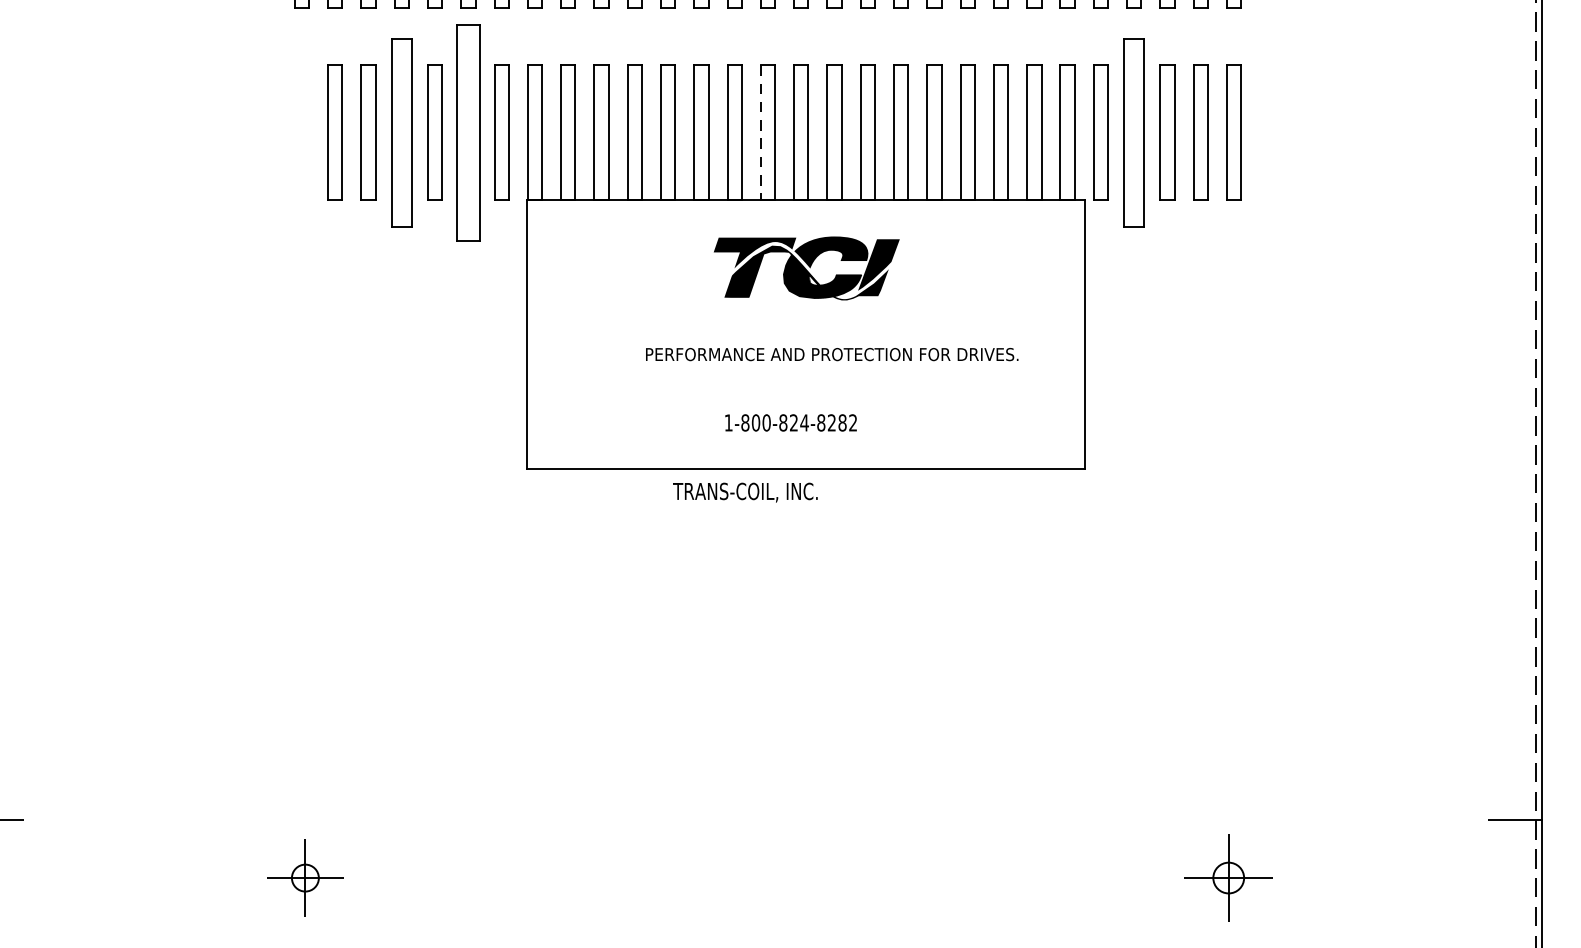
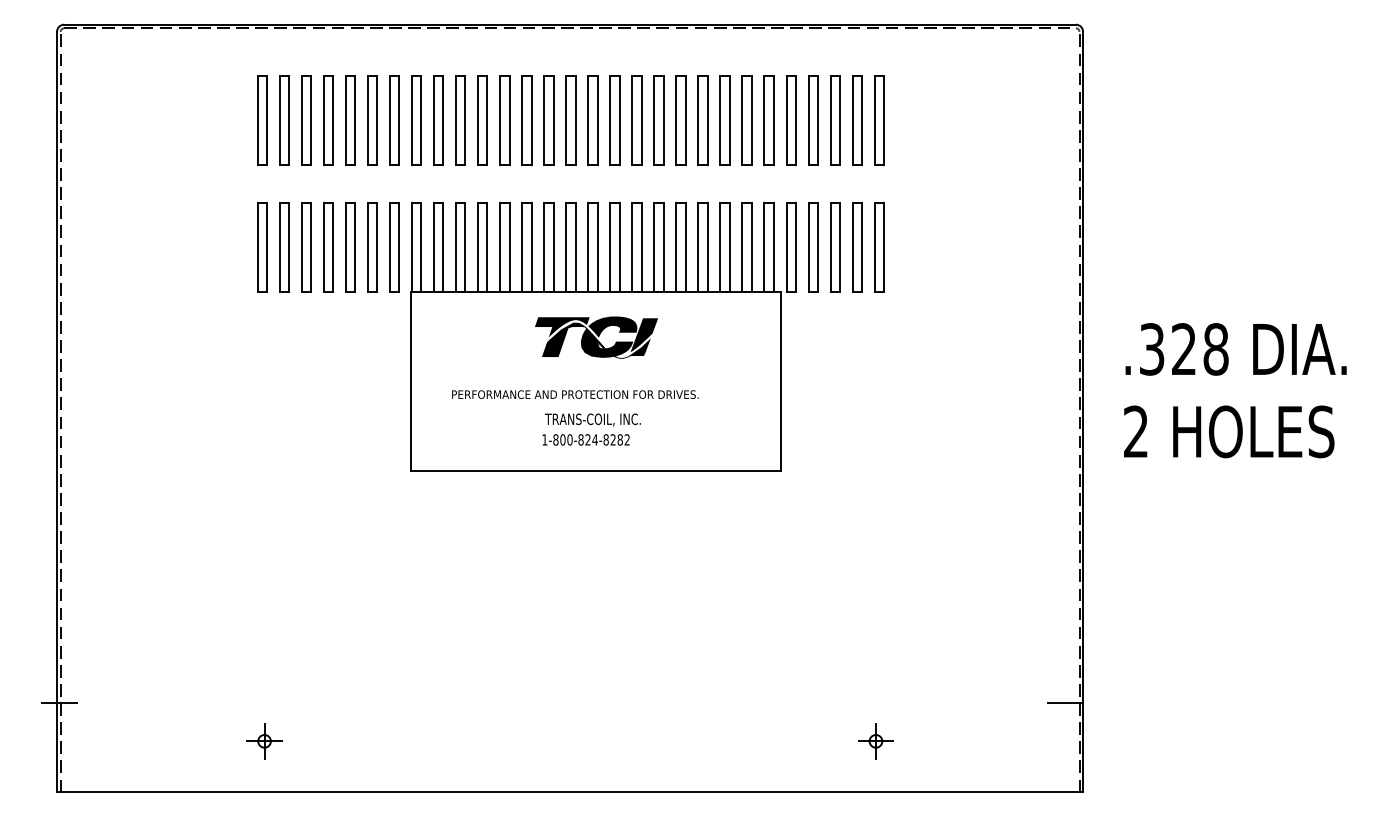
part: (302, 132) -> (262, 247), added
part: (401, 132) -> (328, 247), size x0.71
part: (468, 132) -> (372, 247), size x0.62
line: (761, 132) -> (566, 247), dashed -> solid
part: (1134, 132) -> (813, 247), size x0.71
text: (832, 354) -> (575, 394), moved
text: (744, 491) -> (592, 419), moved
part: (305, 878) -> (264, 741), size x0.71
part: (1228, 878) -> (875, 741), size x0.62

